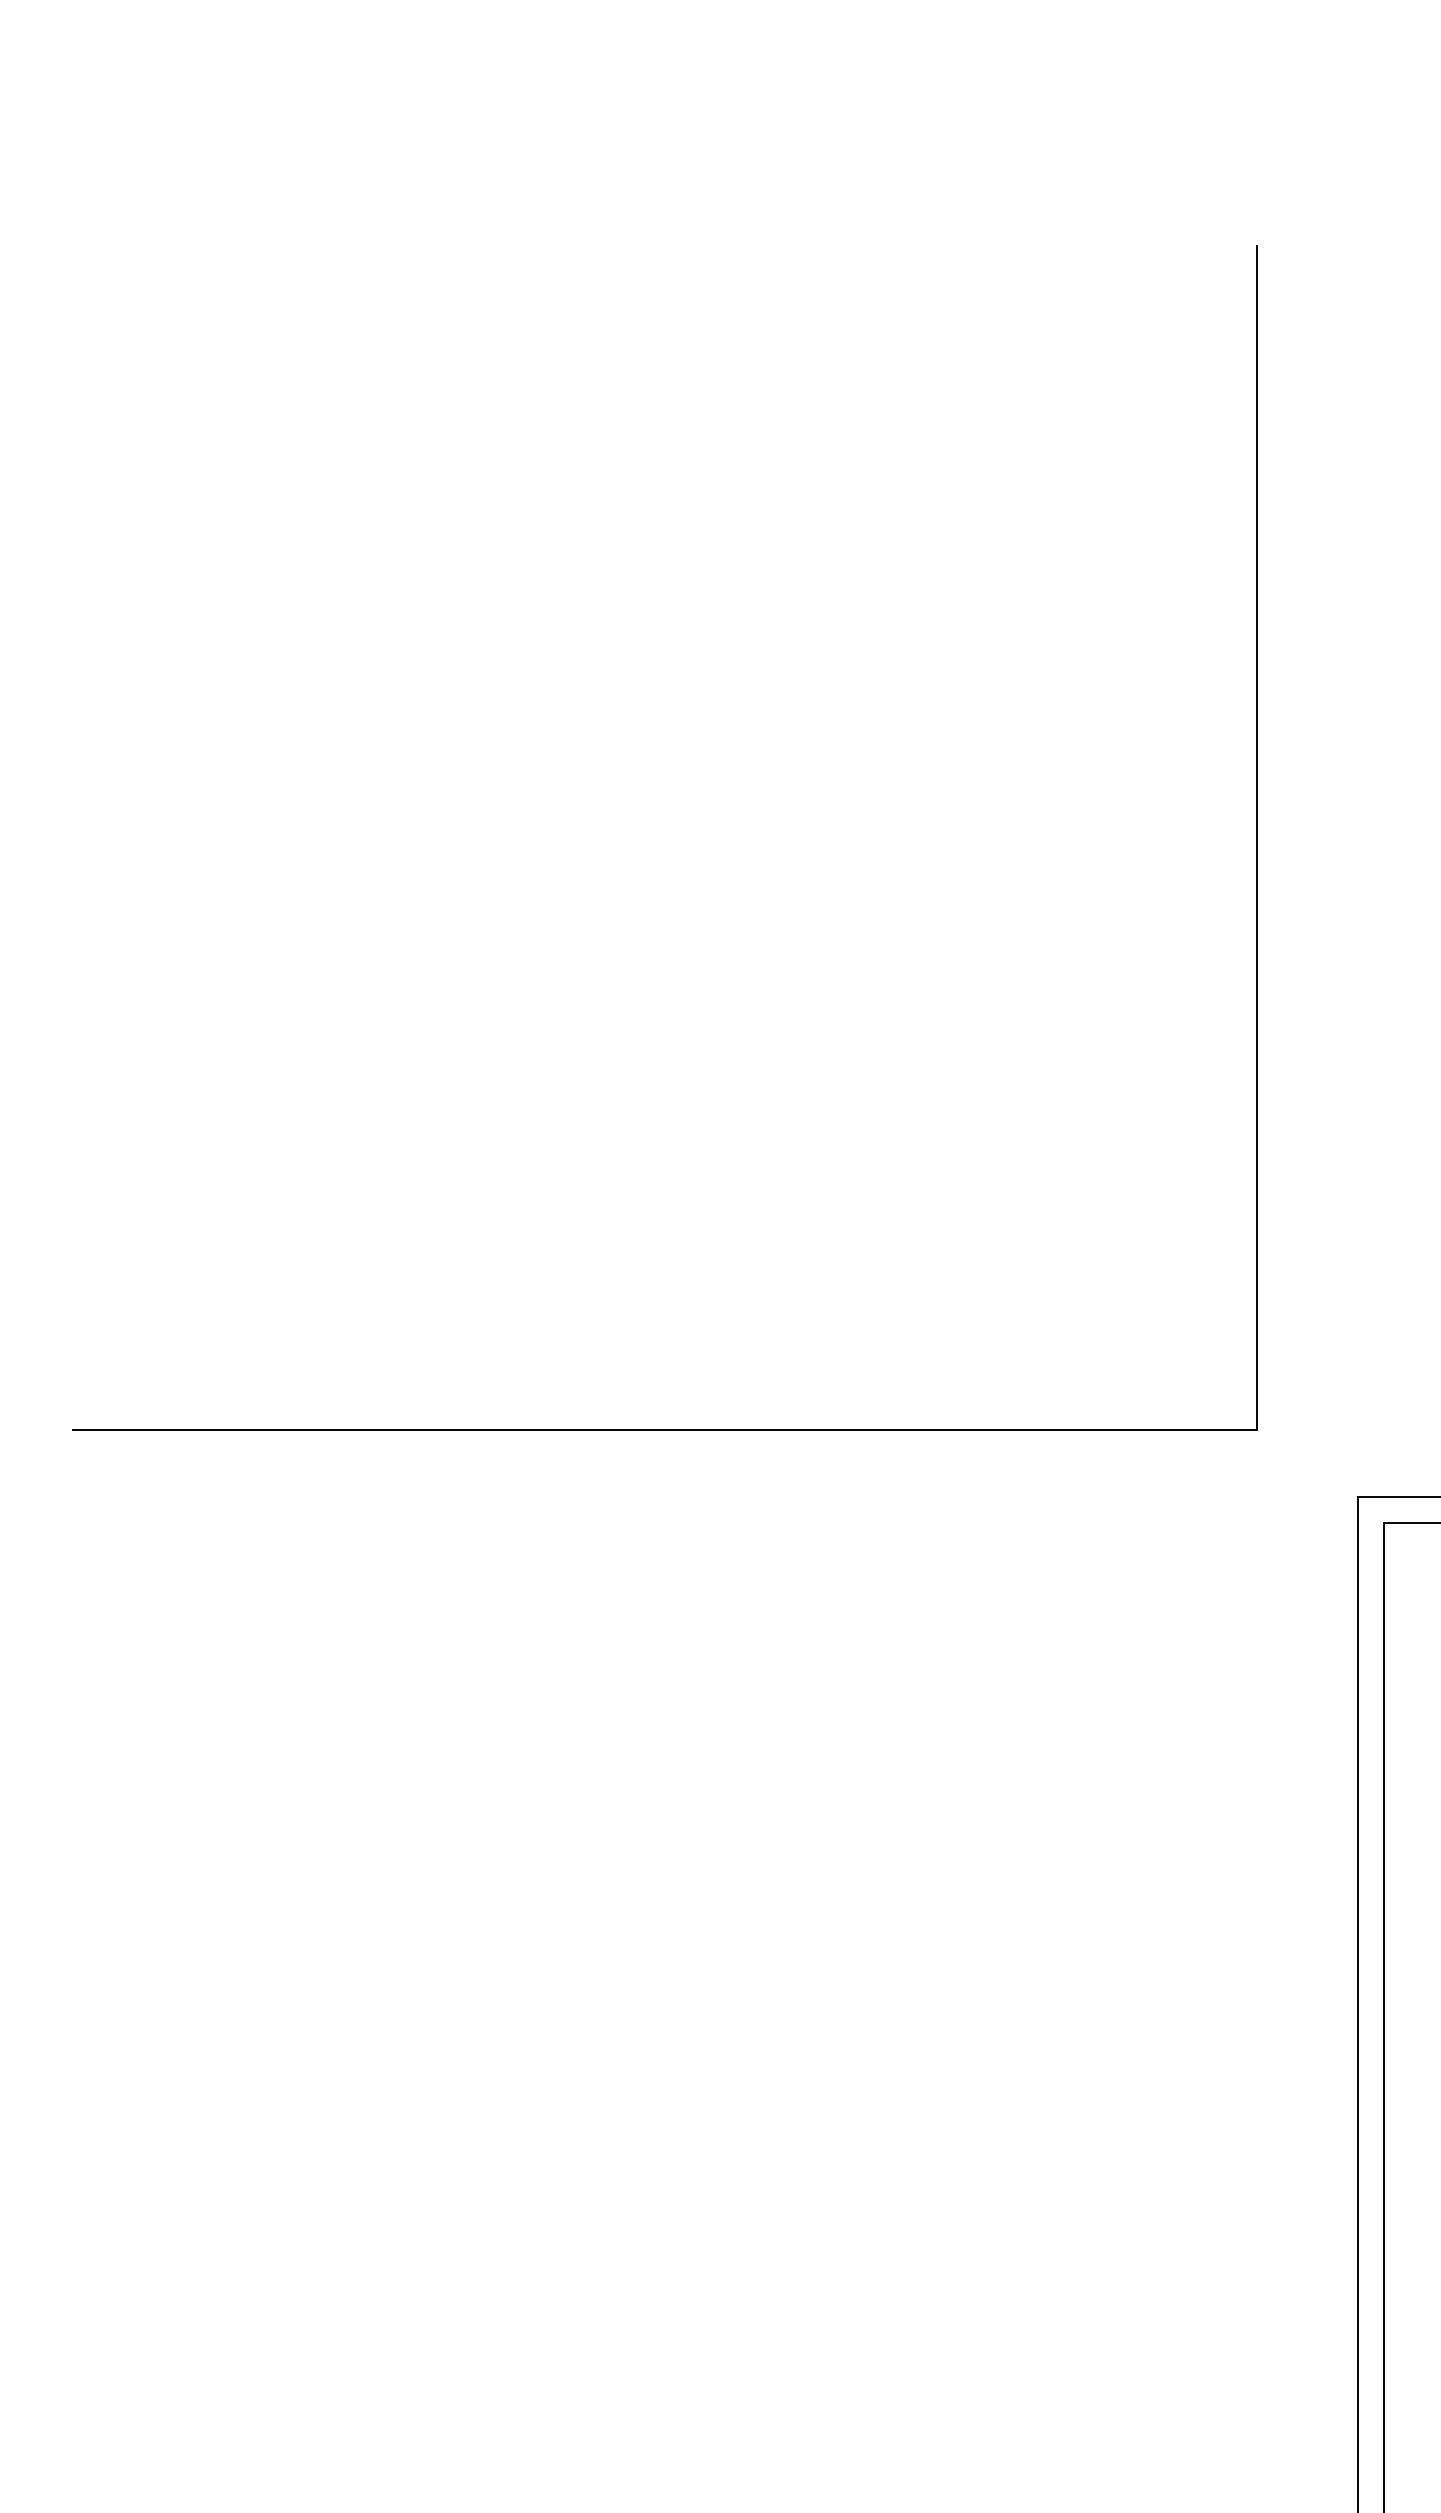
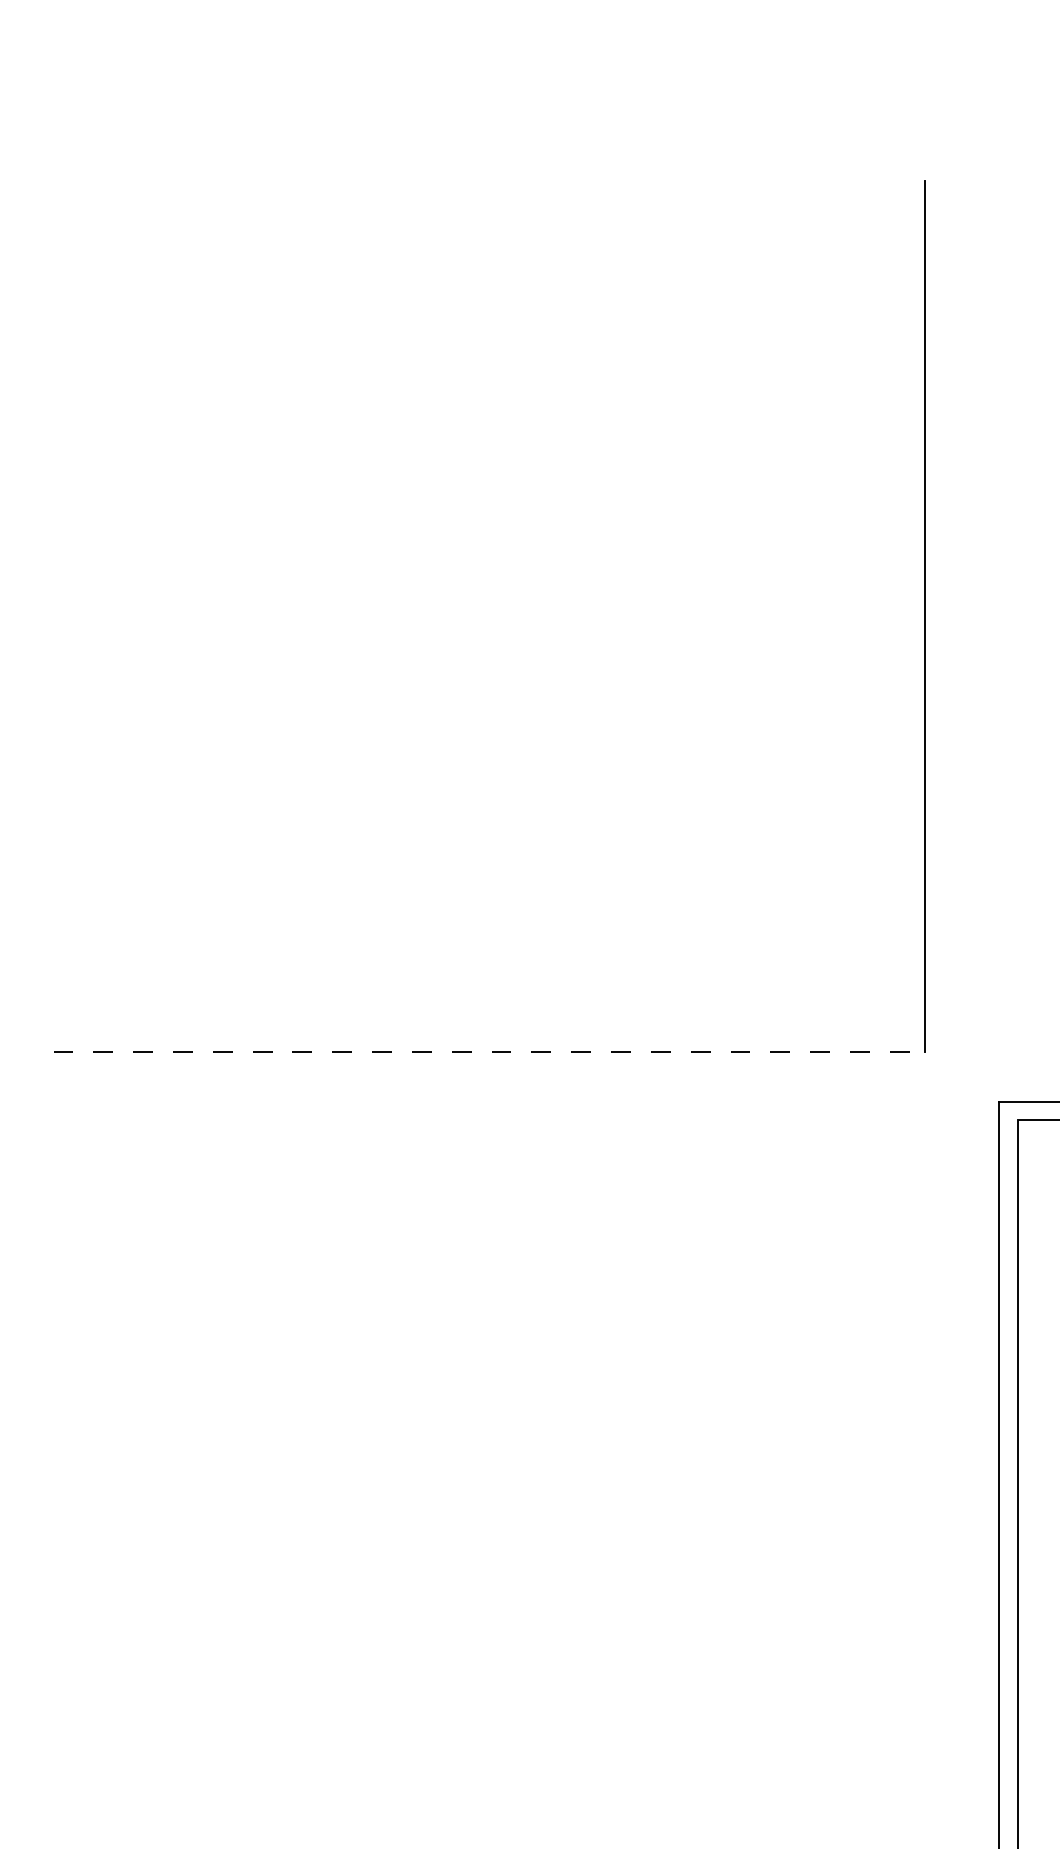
line: (664, 1429) -> (488, 1051), solid -> dashed

